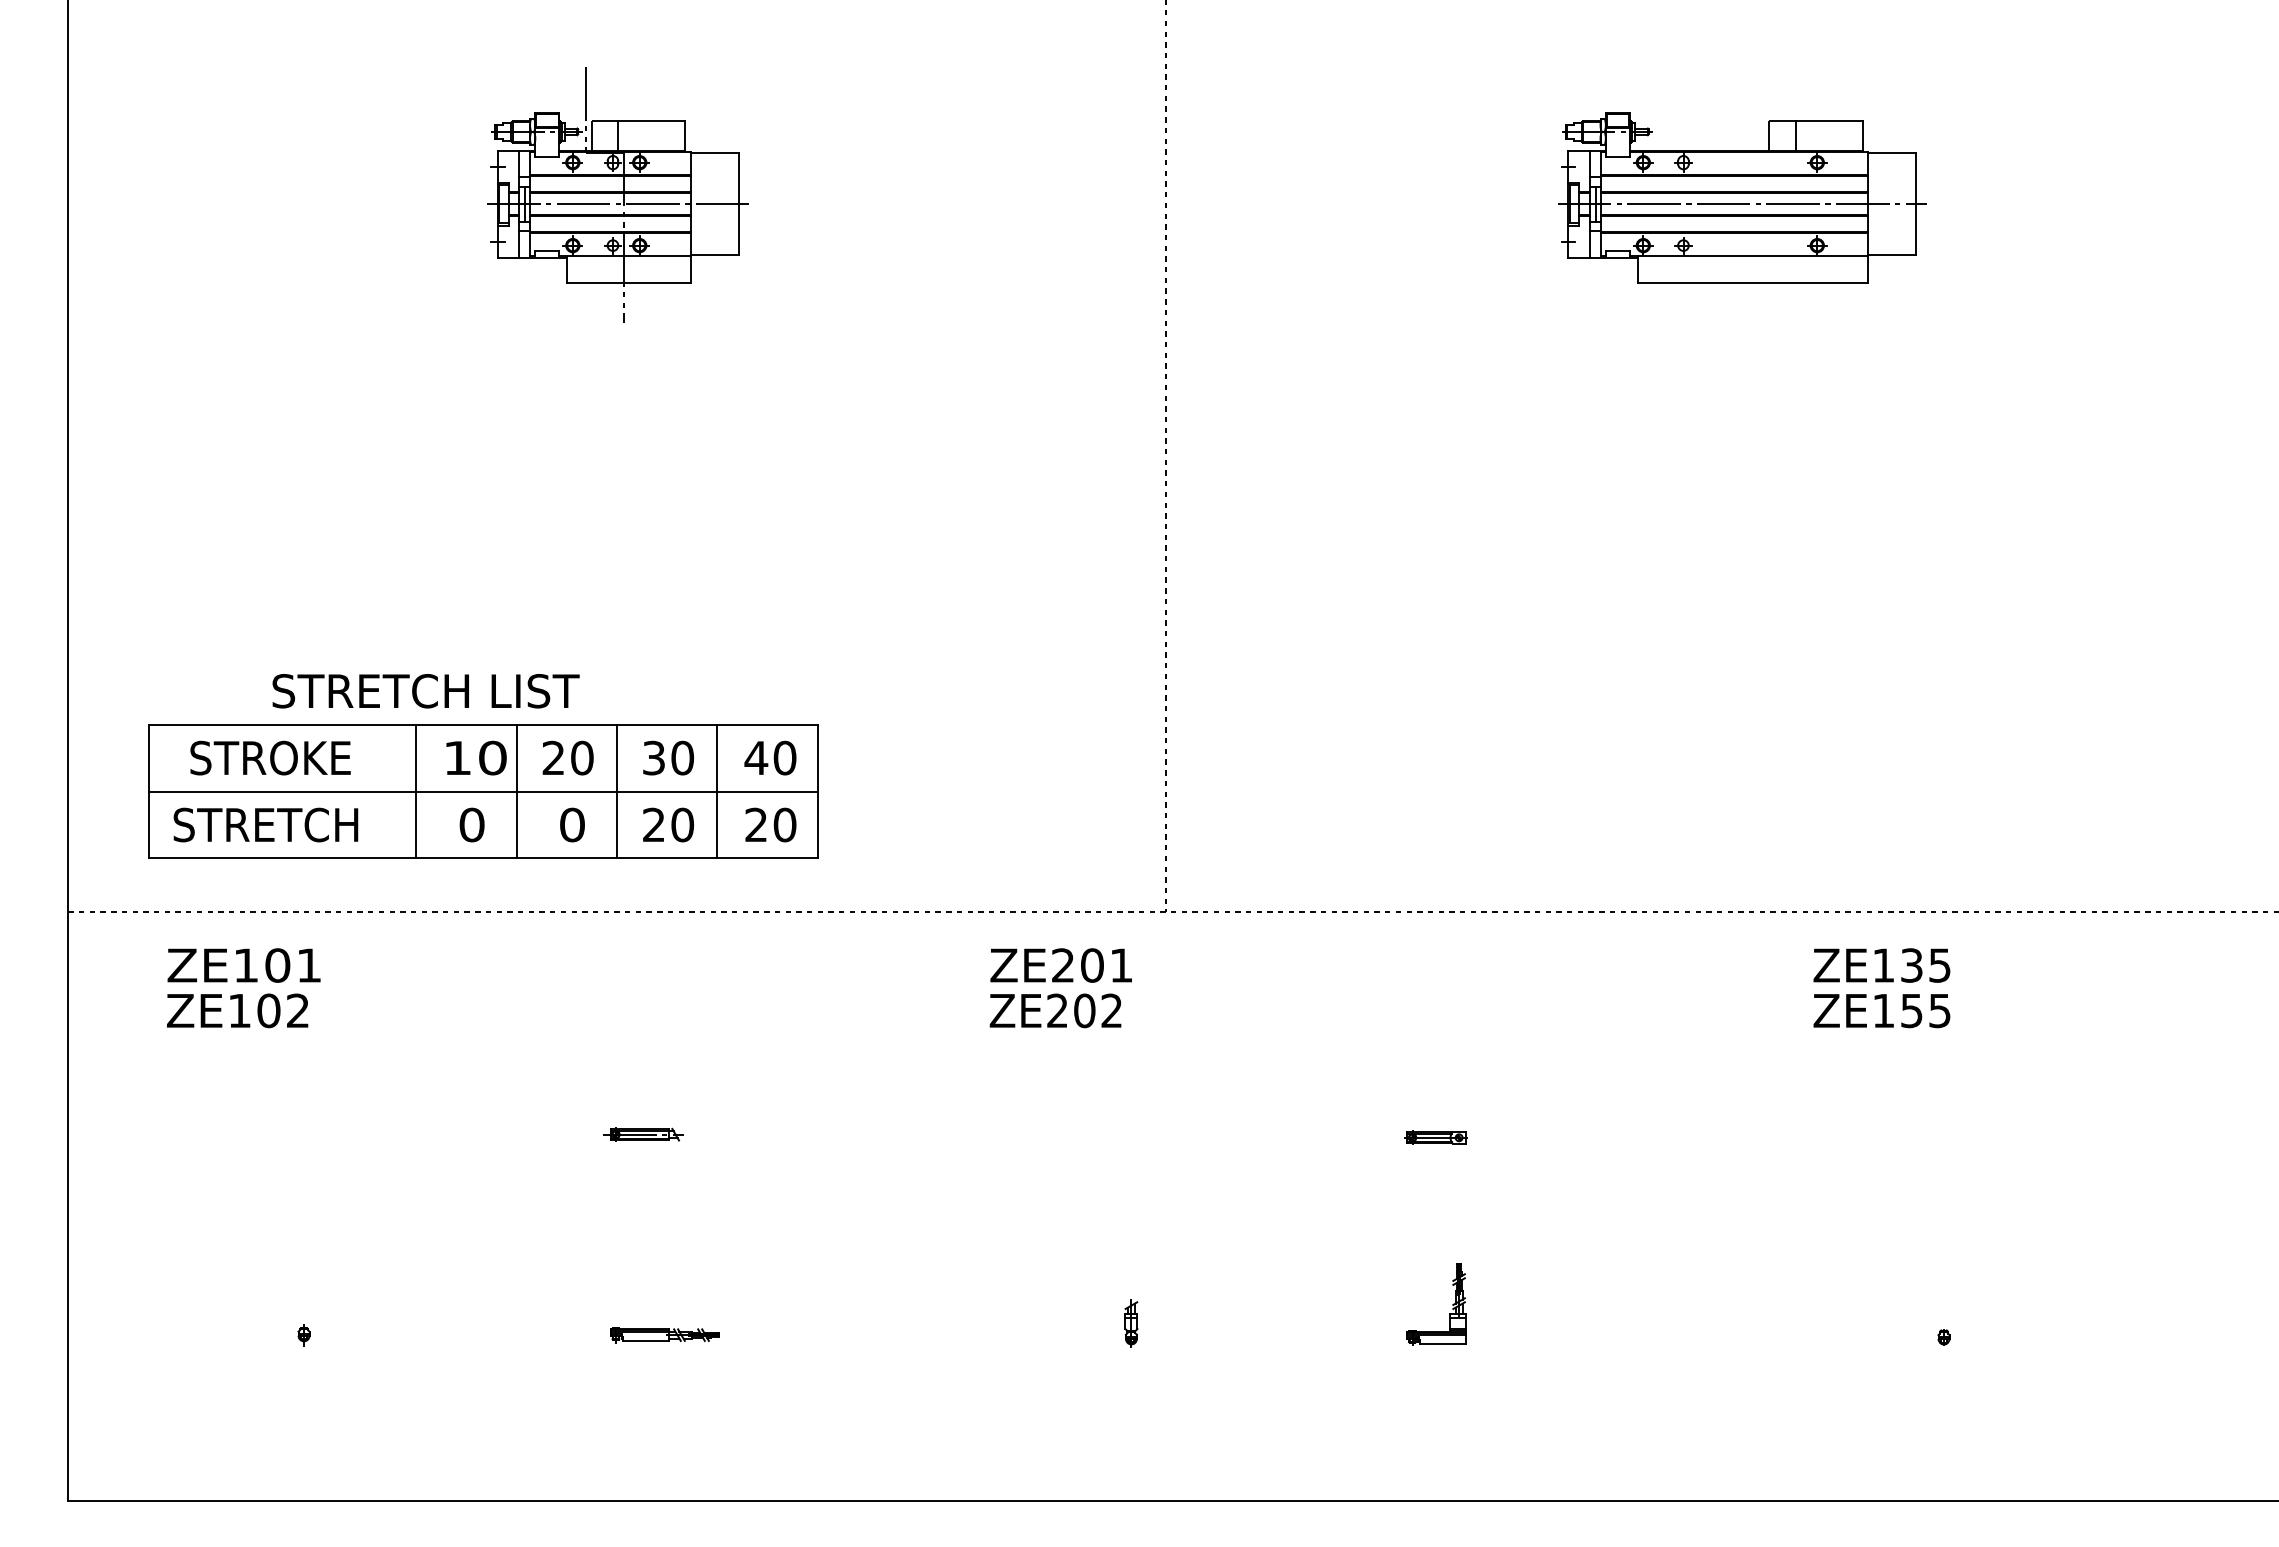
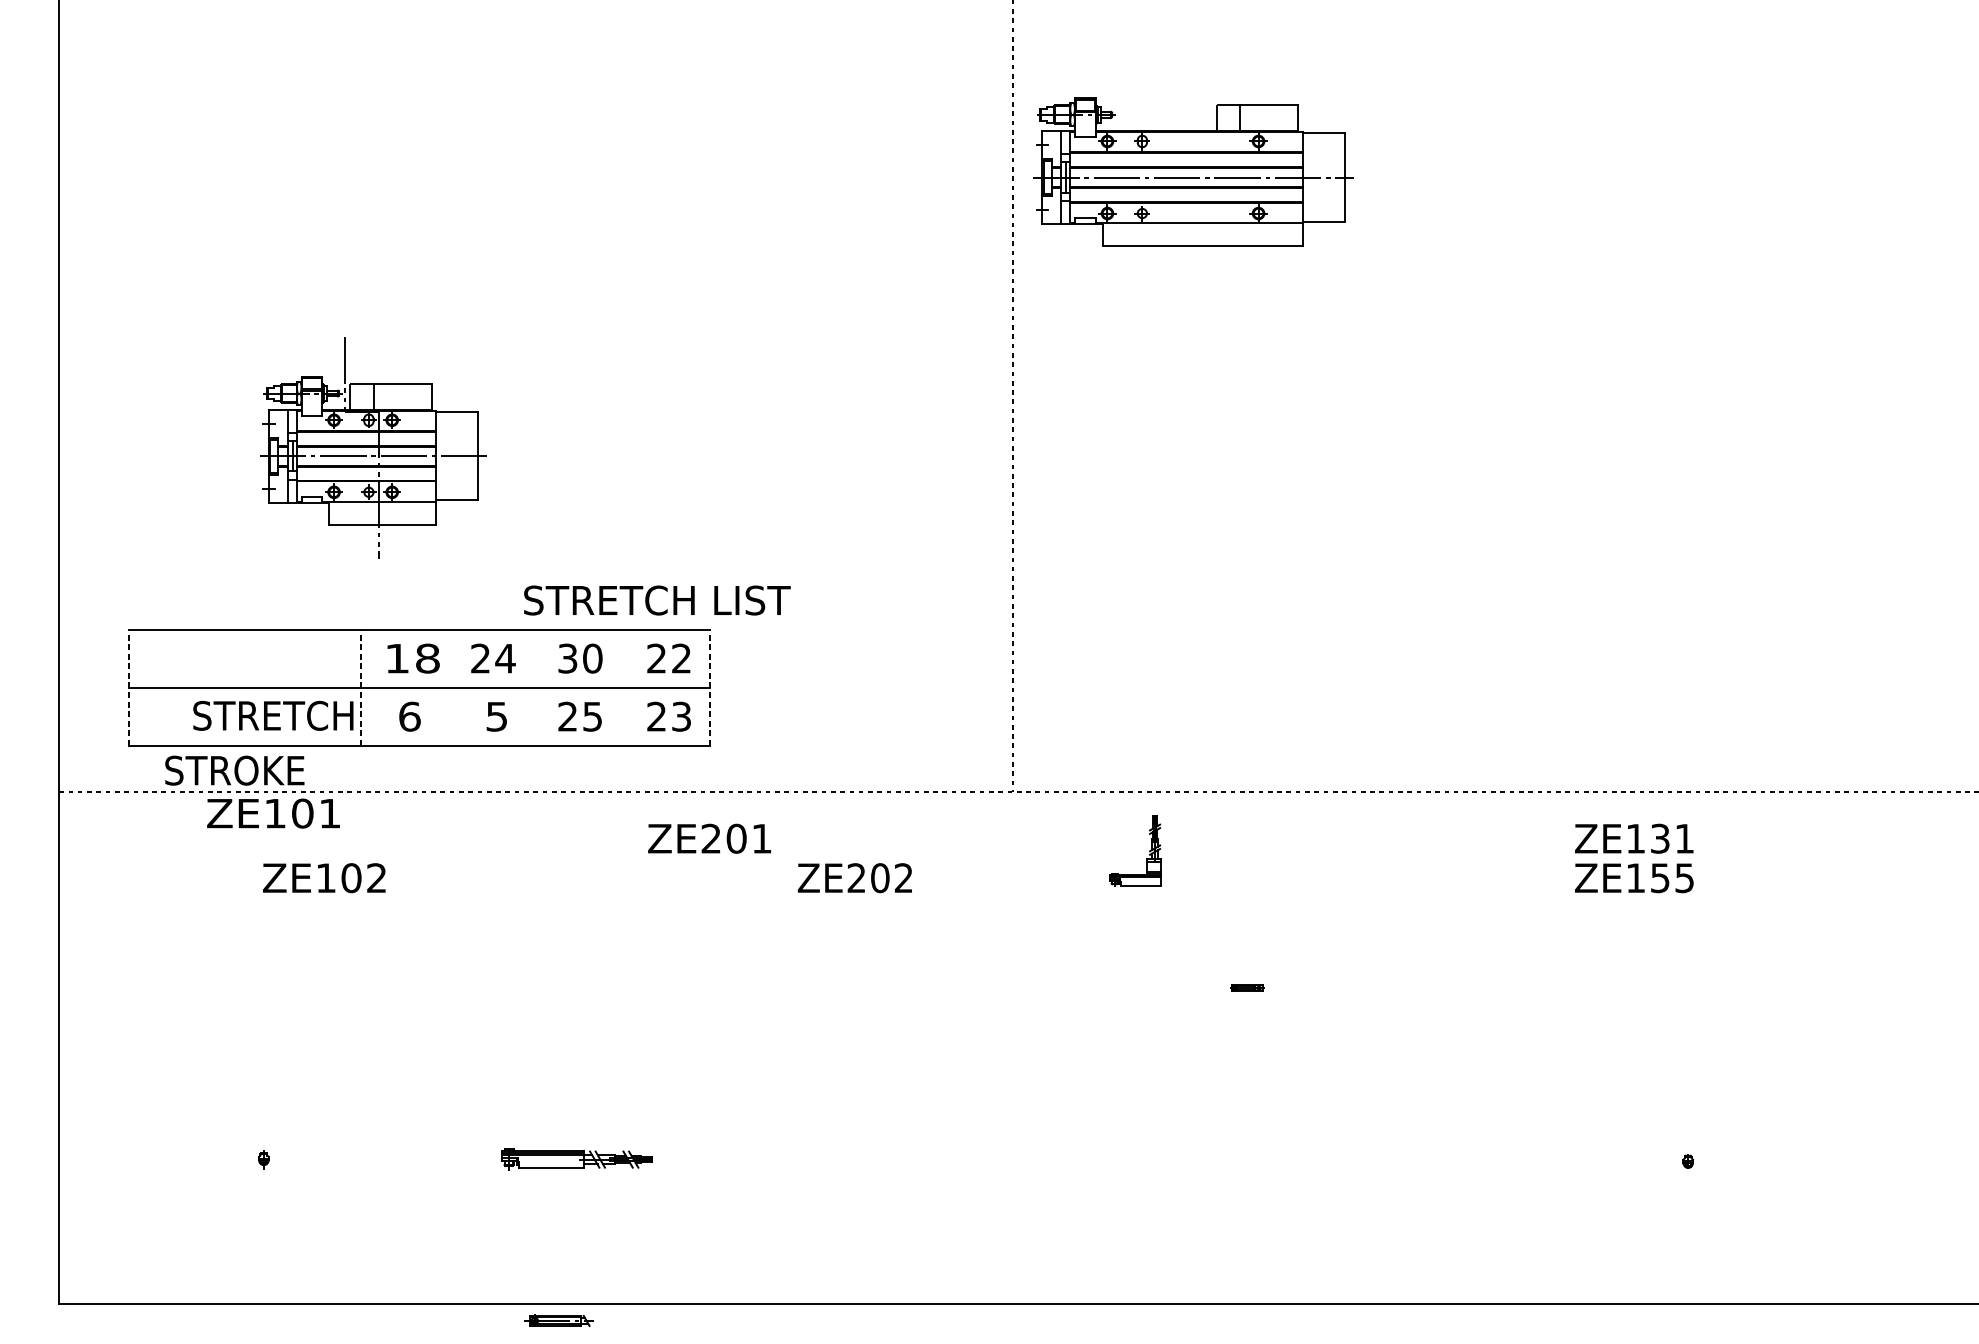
part: (617, 194) -> (372, 447), moved
part: (1742, 197) -> (1193, 171), moved
text: (425, 691) -> (656, 600), moved
text: (270, 757) -> (234, 770), moved
text: (582, 757) -> (505, 658), 20 -> 24
text: (770, 757) -> (669, 658), 40 -> 22
text: (492, 758) -> (427, 658), 10 -> 18
line: (148, 791) -> (128, 687), solid -> dashed
line: (416, 791) -> (361, 687), solid -> dashed
line: (516, 791) -> (448, 687), removed
line: (617, 791) -> (536, 687), removed
line: (717, 791) -> (622, 687), removed
line: (817, 791) -> (709, 687), solid -> dashed
text: (265, 824) -> (272, 715), moved
text: (471, 824) -> (409, 716), 0 -> 6
text: (572, 824) -> (497, 716), 0 -> 5
text: (682, 824) -> (592, 716), 20 -> 25
text: (784, 824) -> (681, 716), 20 -> 23
text: (243, 965) -> (272, 813), moved
text: (1060, 965) -> (708, 838), moved
text: (1939, 965) -> (1684, 838), ZE135 -> ZE131
text: (237, 1010) -> (324, 877), moved
text: (1055, 1010) -> (854, 877), moved
part: (643, 1134) -> (558, 1320), moved
part: (1435, 1137) -> (1246, 988), size x0.6
part: (1449, 1313) -> (1146, 858), moved
part: (1131, 1323) -> (982, 1149), removed
part: (664, 1335) -> (576, 1160), size x1.6

